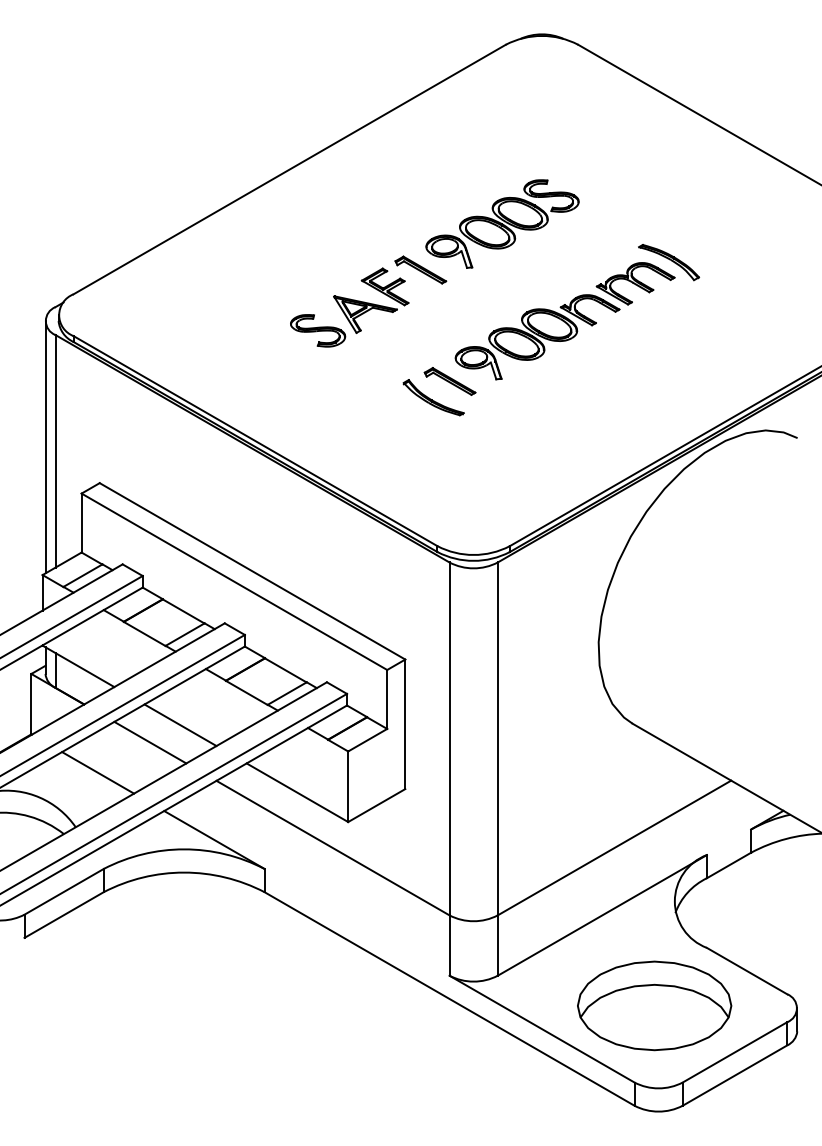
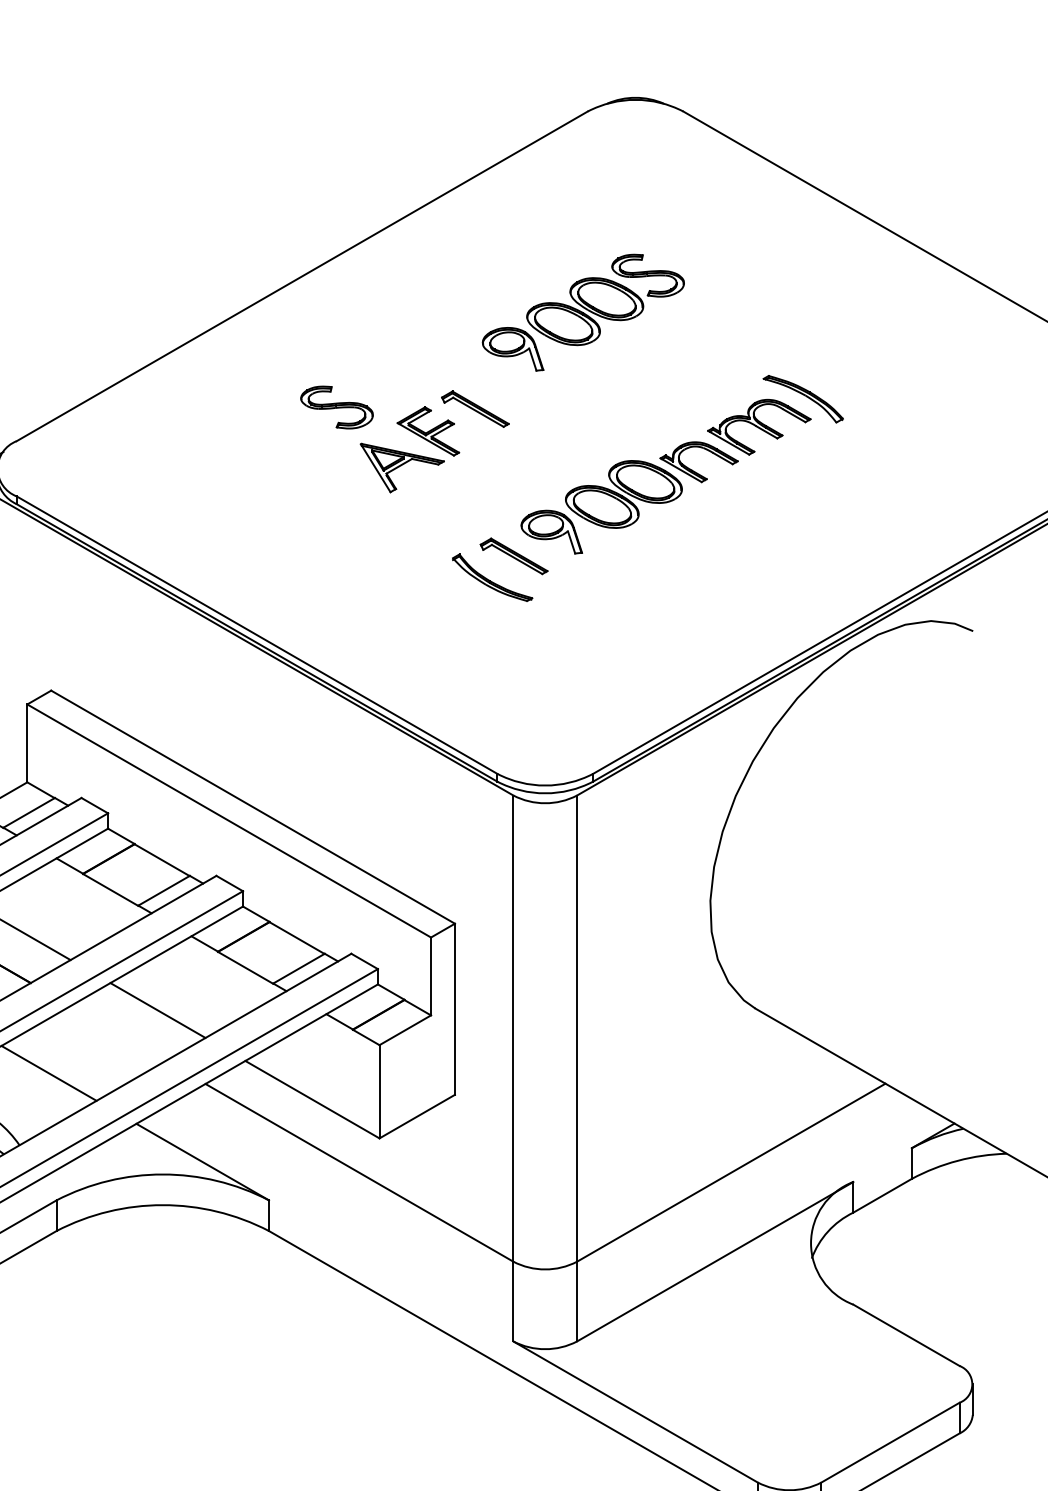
part: (502, 223) -> (583, 311), moved
part: (318, 330) -> (337, 407), moved
line: (150, 742) -> (118, 1033), removed
part: (654, 1005) -> (784, 1380), removed

